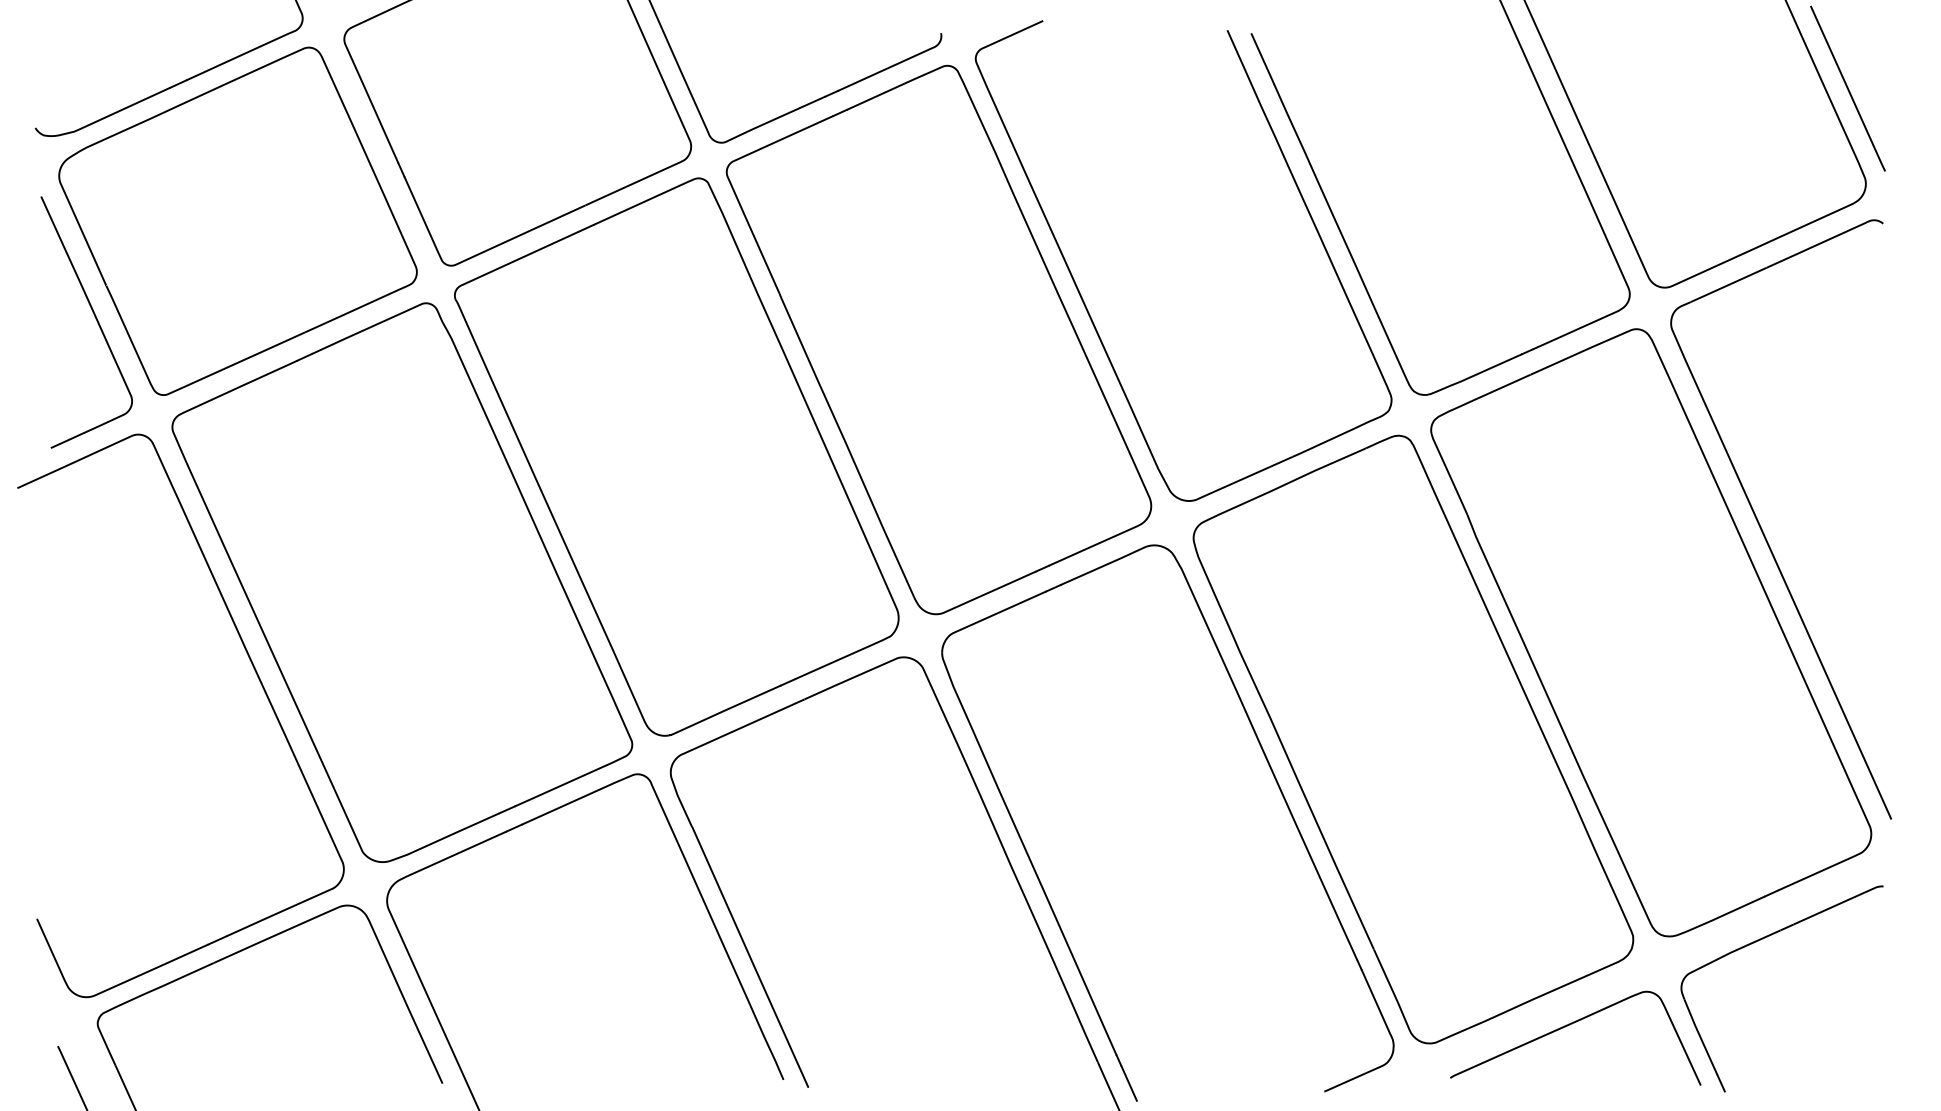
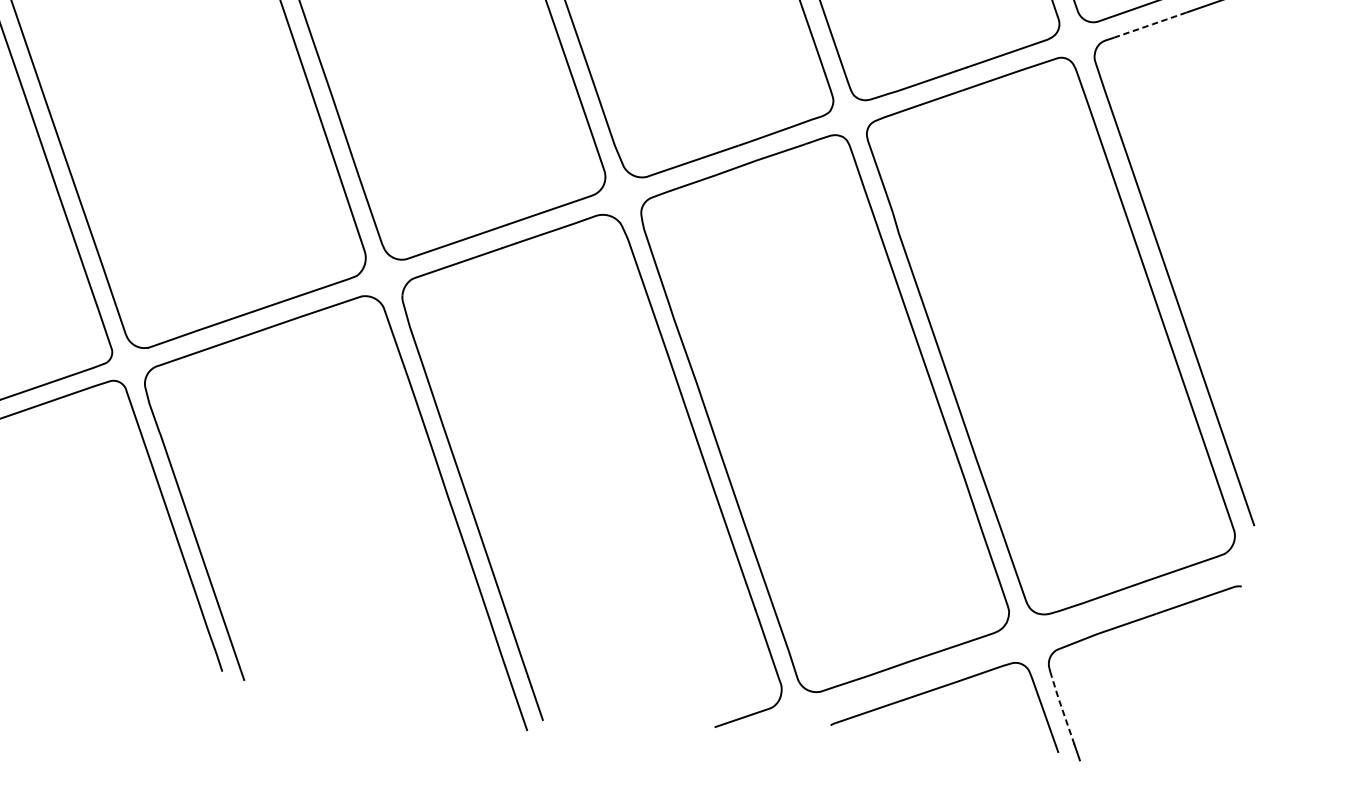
line: (1729, 284) -> (1151, 24), solid -> dashed
line: (1700, 1036) -> (1062, 708), solid -> dashed

